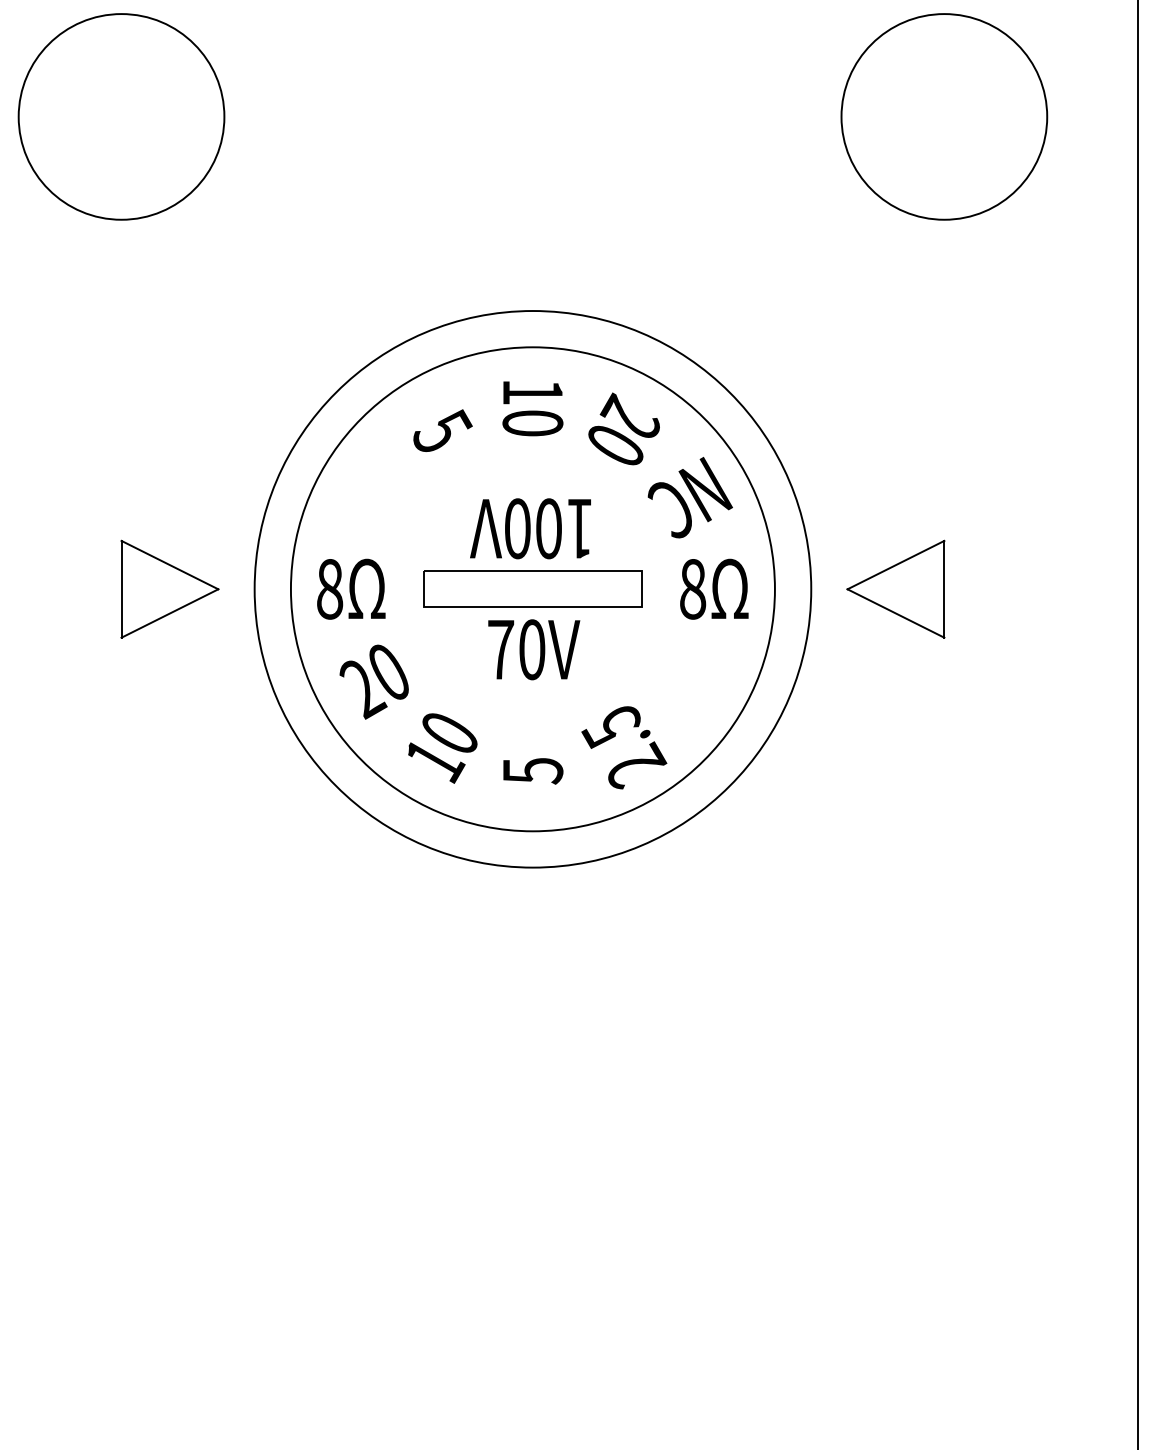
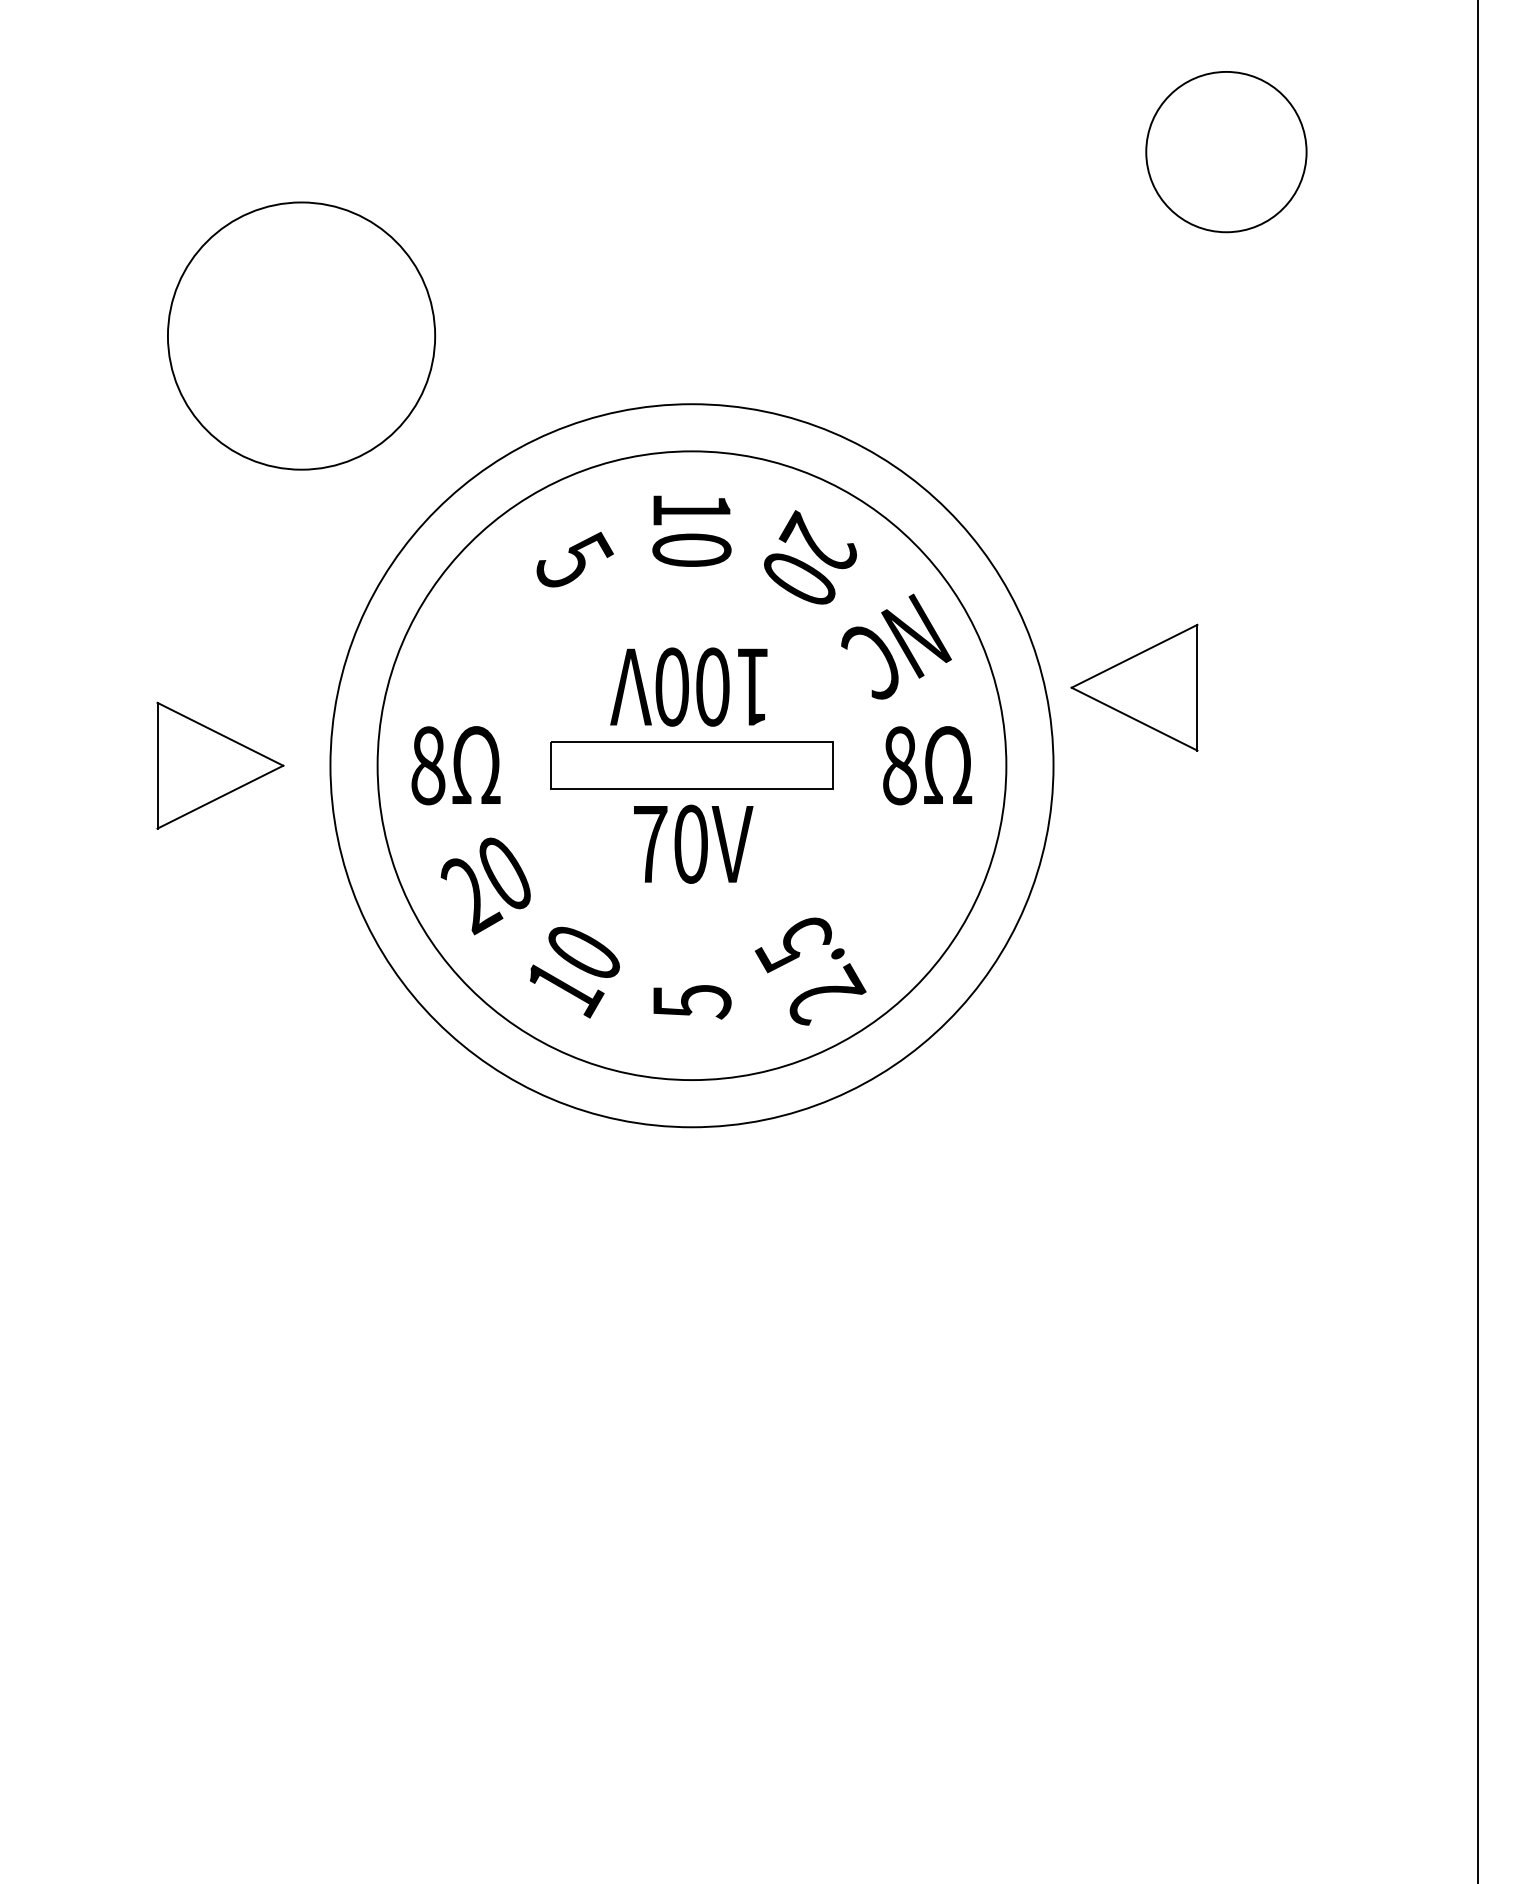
circle: (121, 116) -> (301, 335), moved
circle: (944, 116) -> (1226, 151), size x0.6
part: (895, 589) -> (1134, 687), moved

